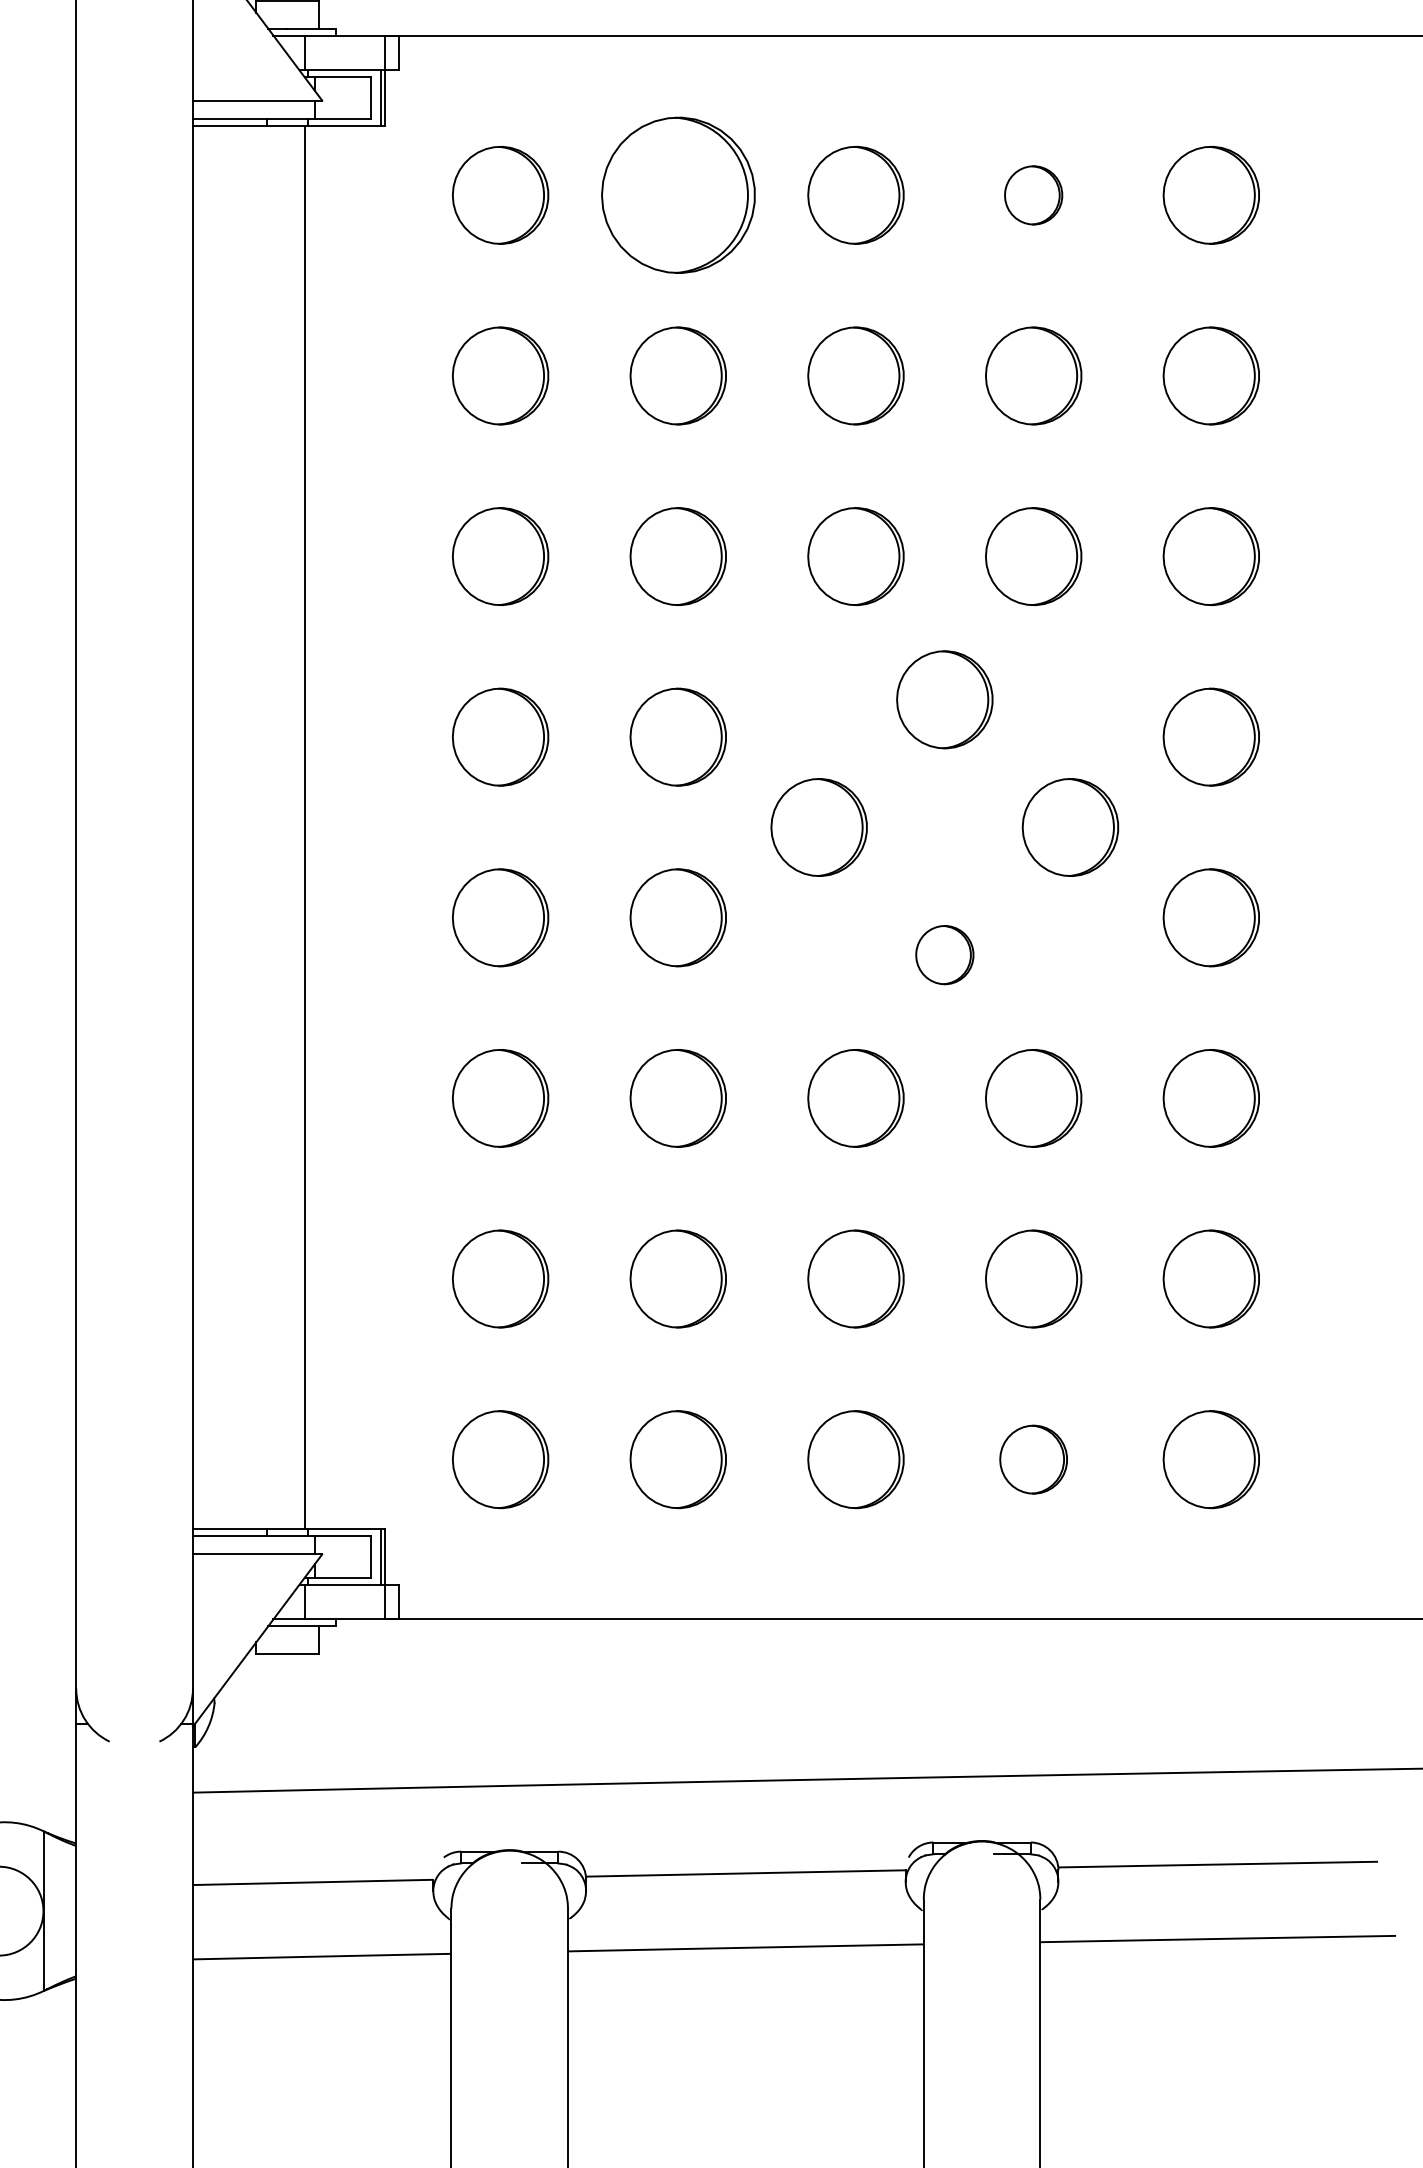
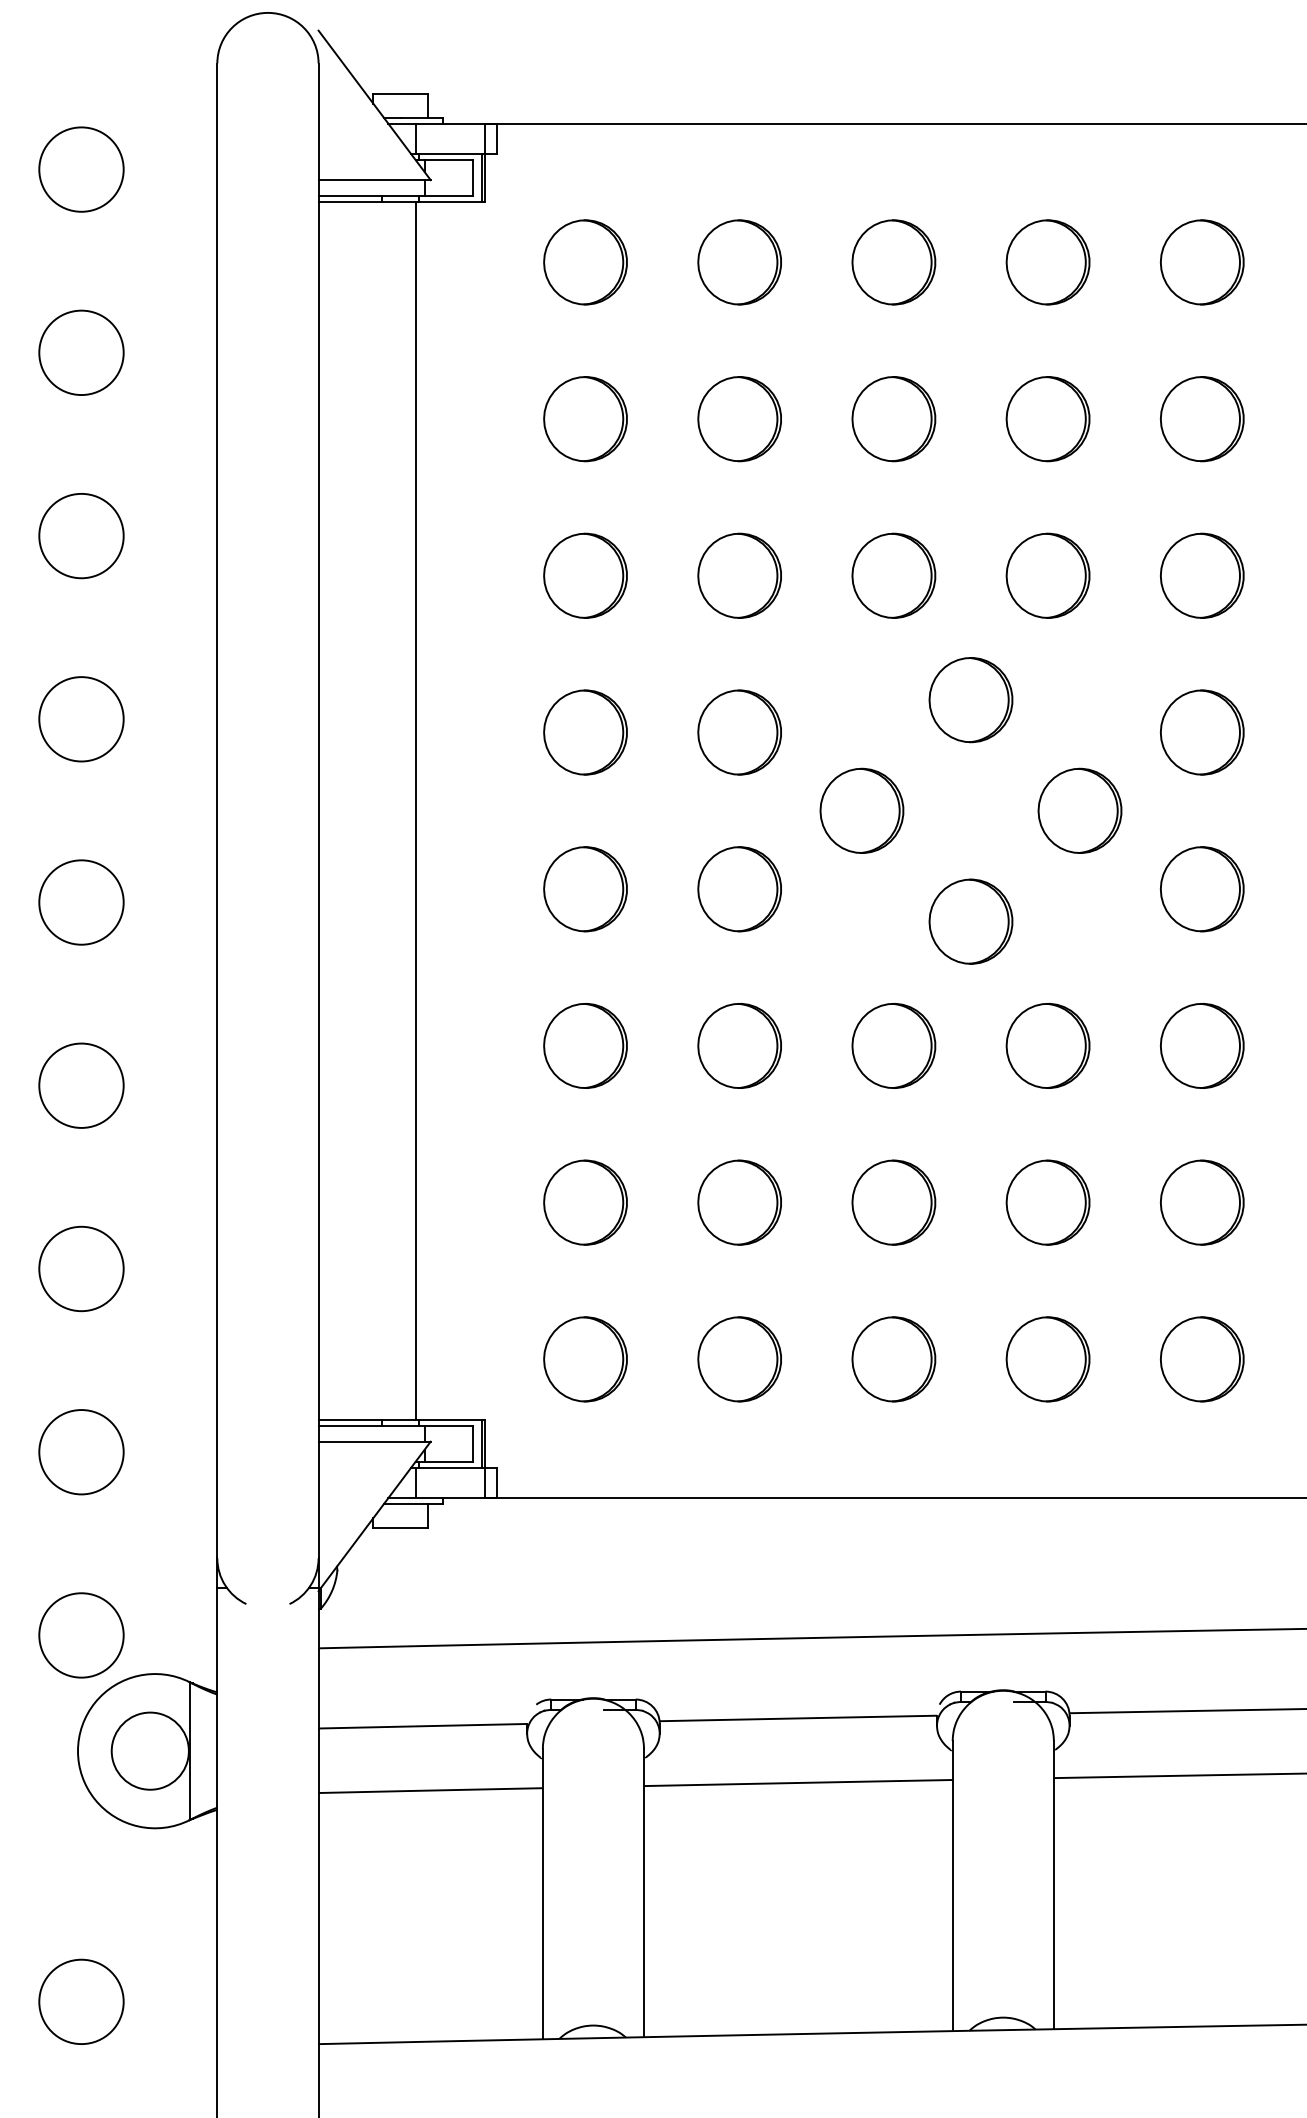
part: (678, 195) -> (739, 262), size x0.62
part: (1033, 195) -> (1047, 262), size x1.67
part: (944, 954) -> (970, 921), size x1.67
part: (1033, 1459) -> (1047, 1359), size x1.43

